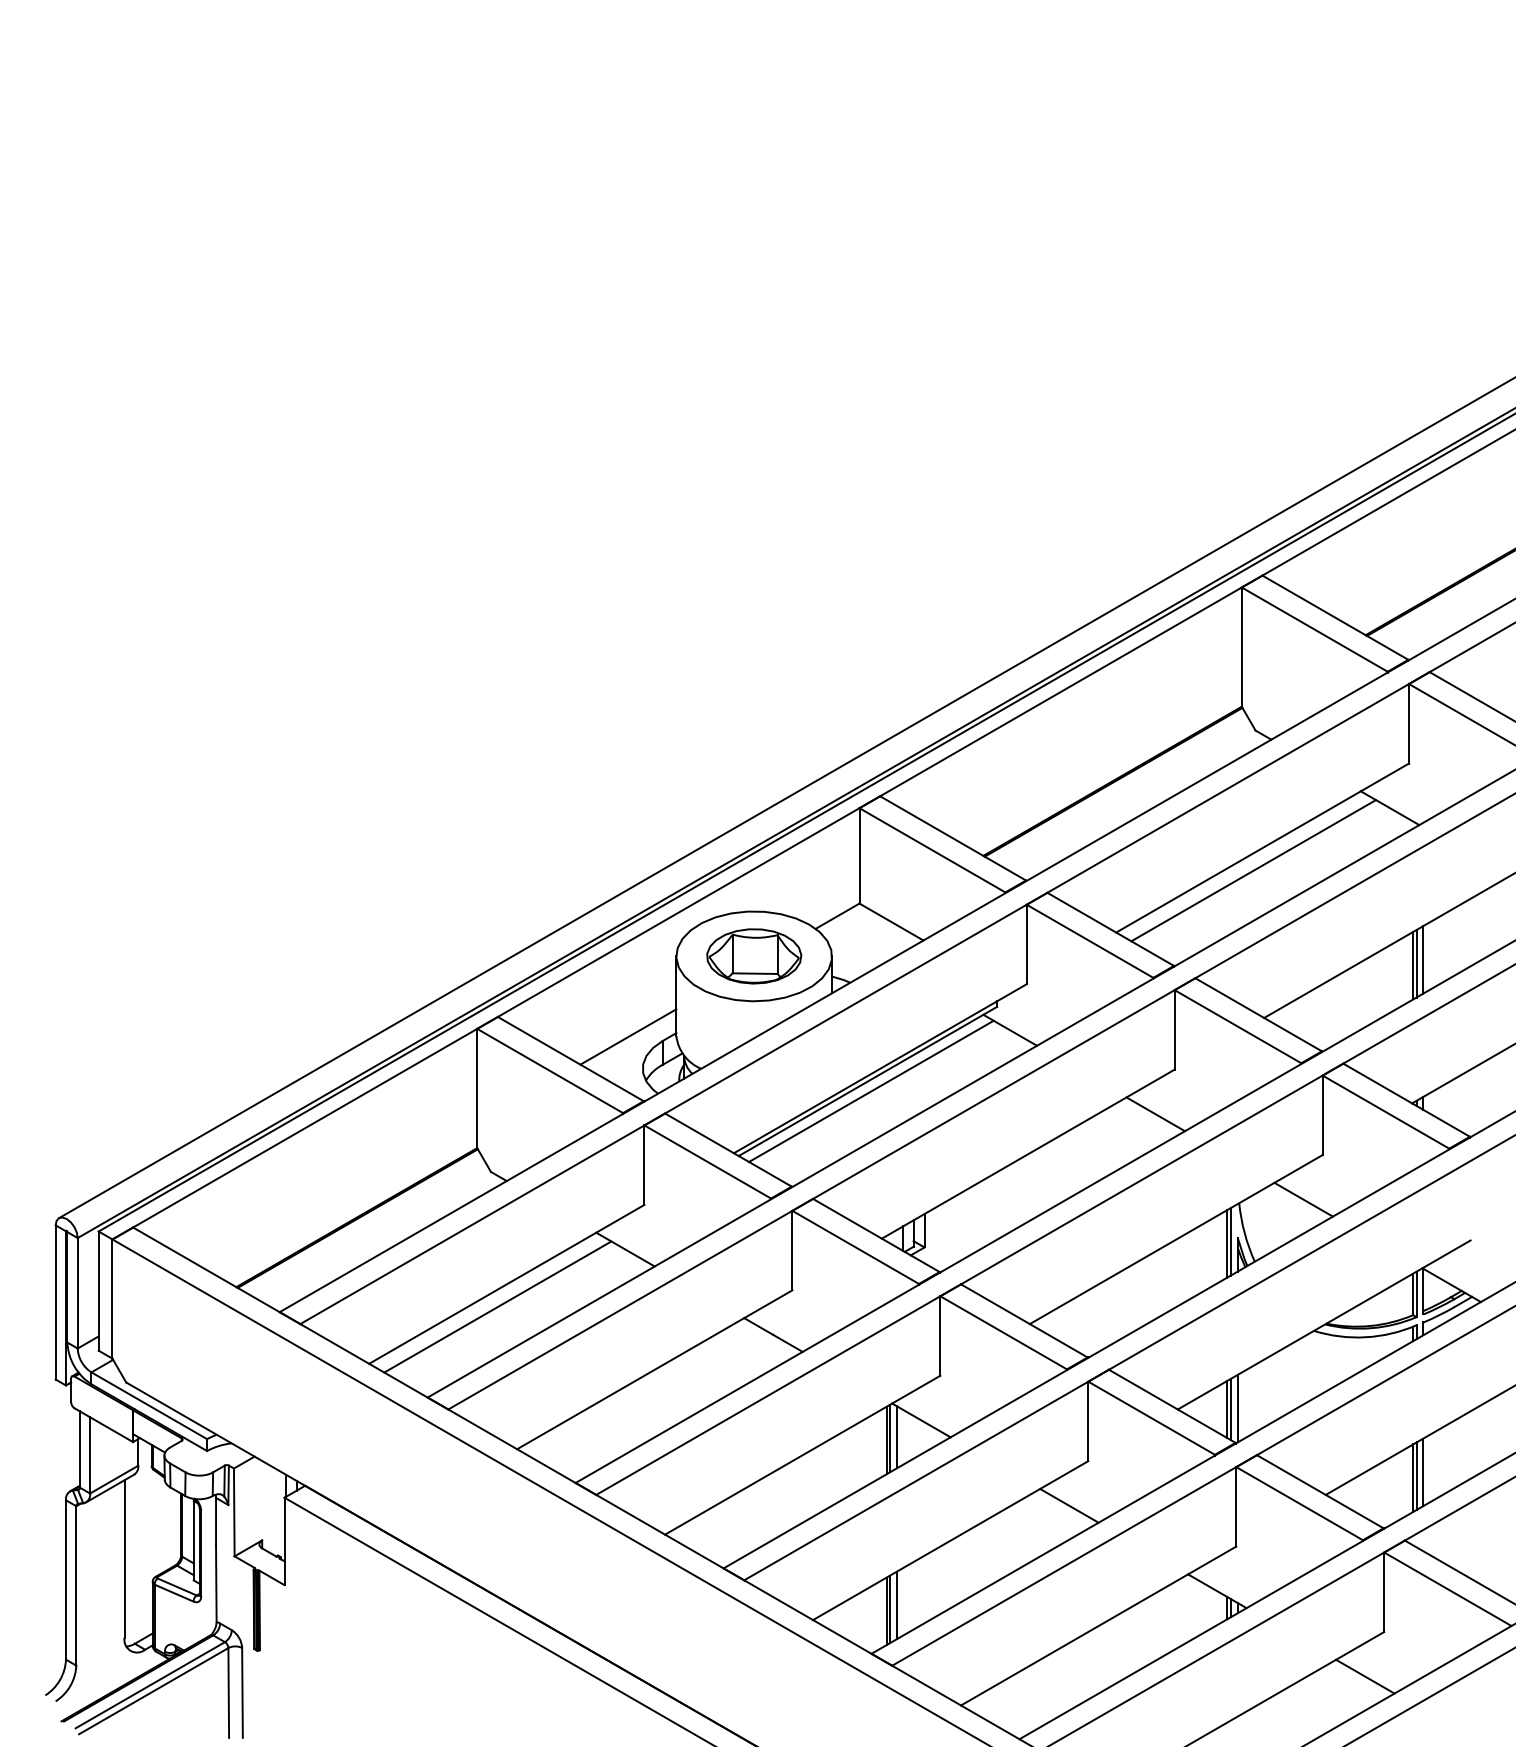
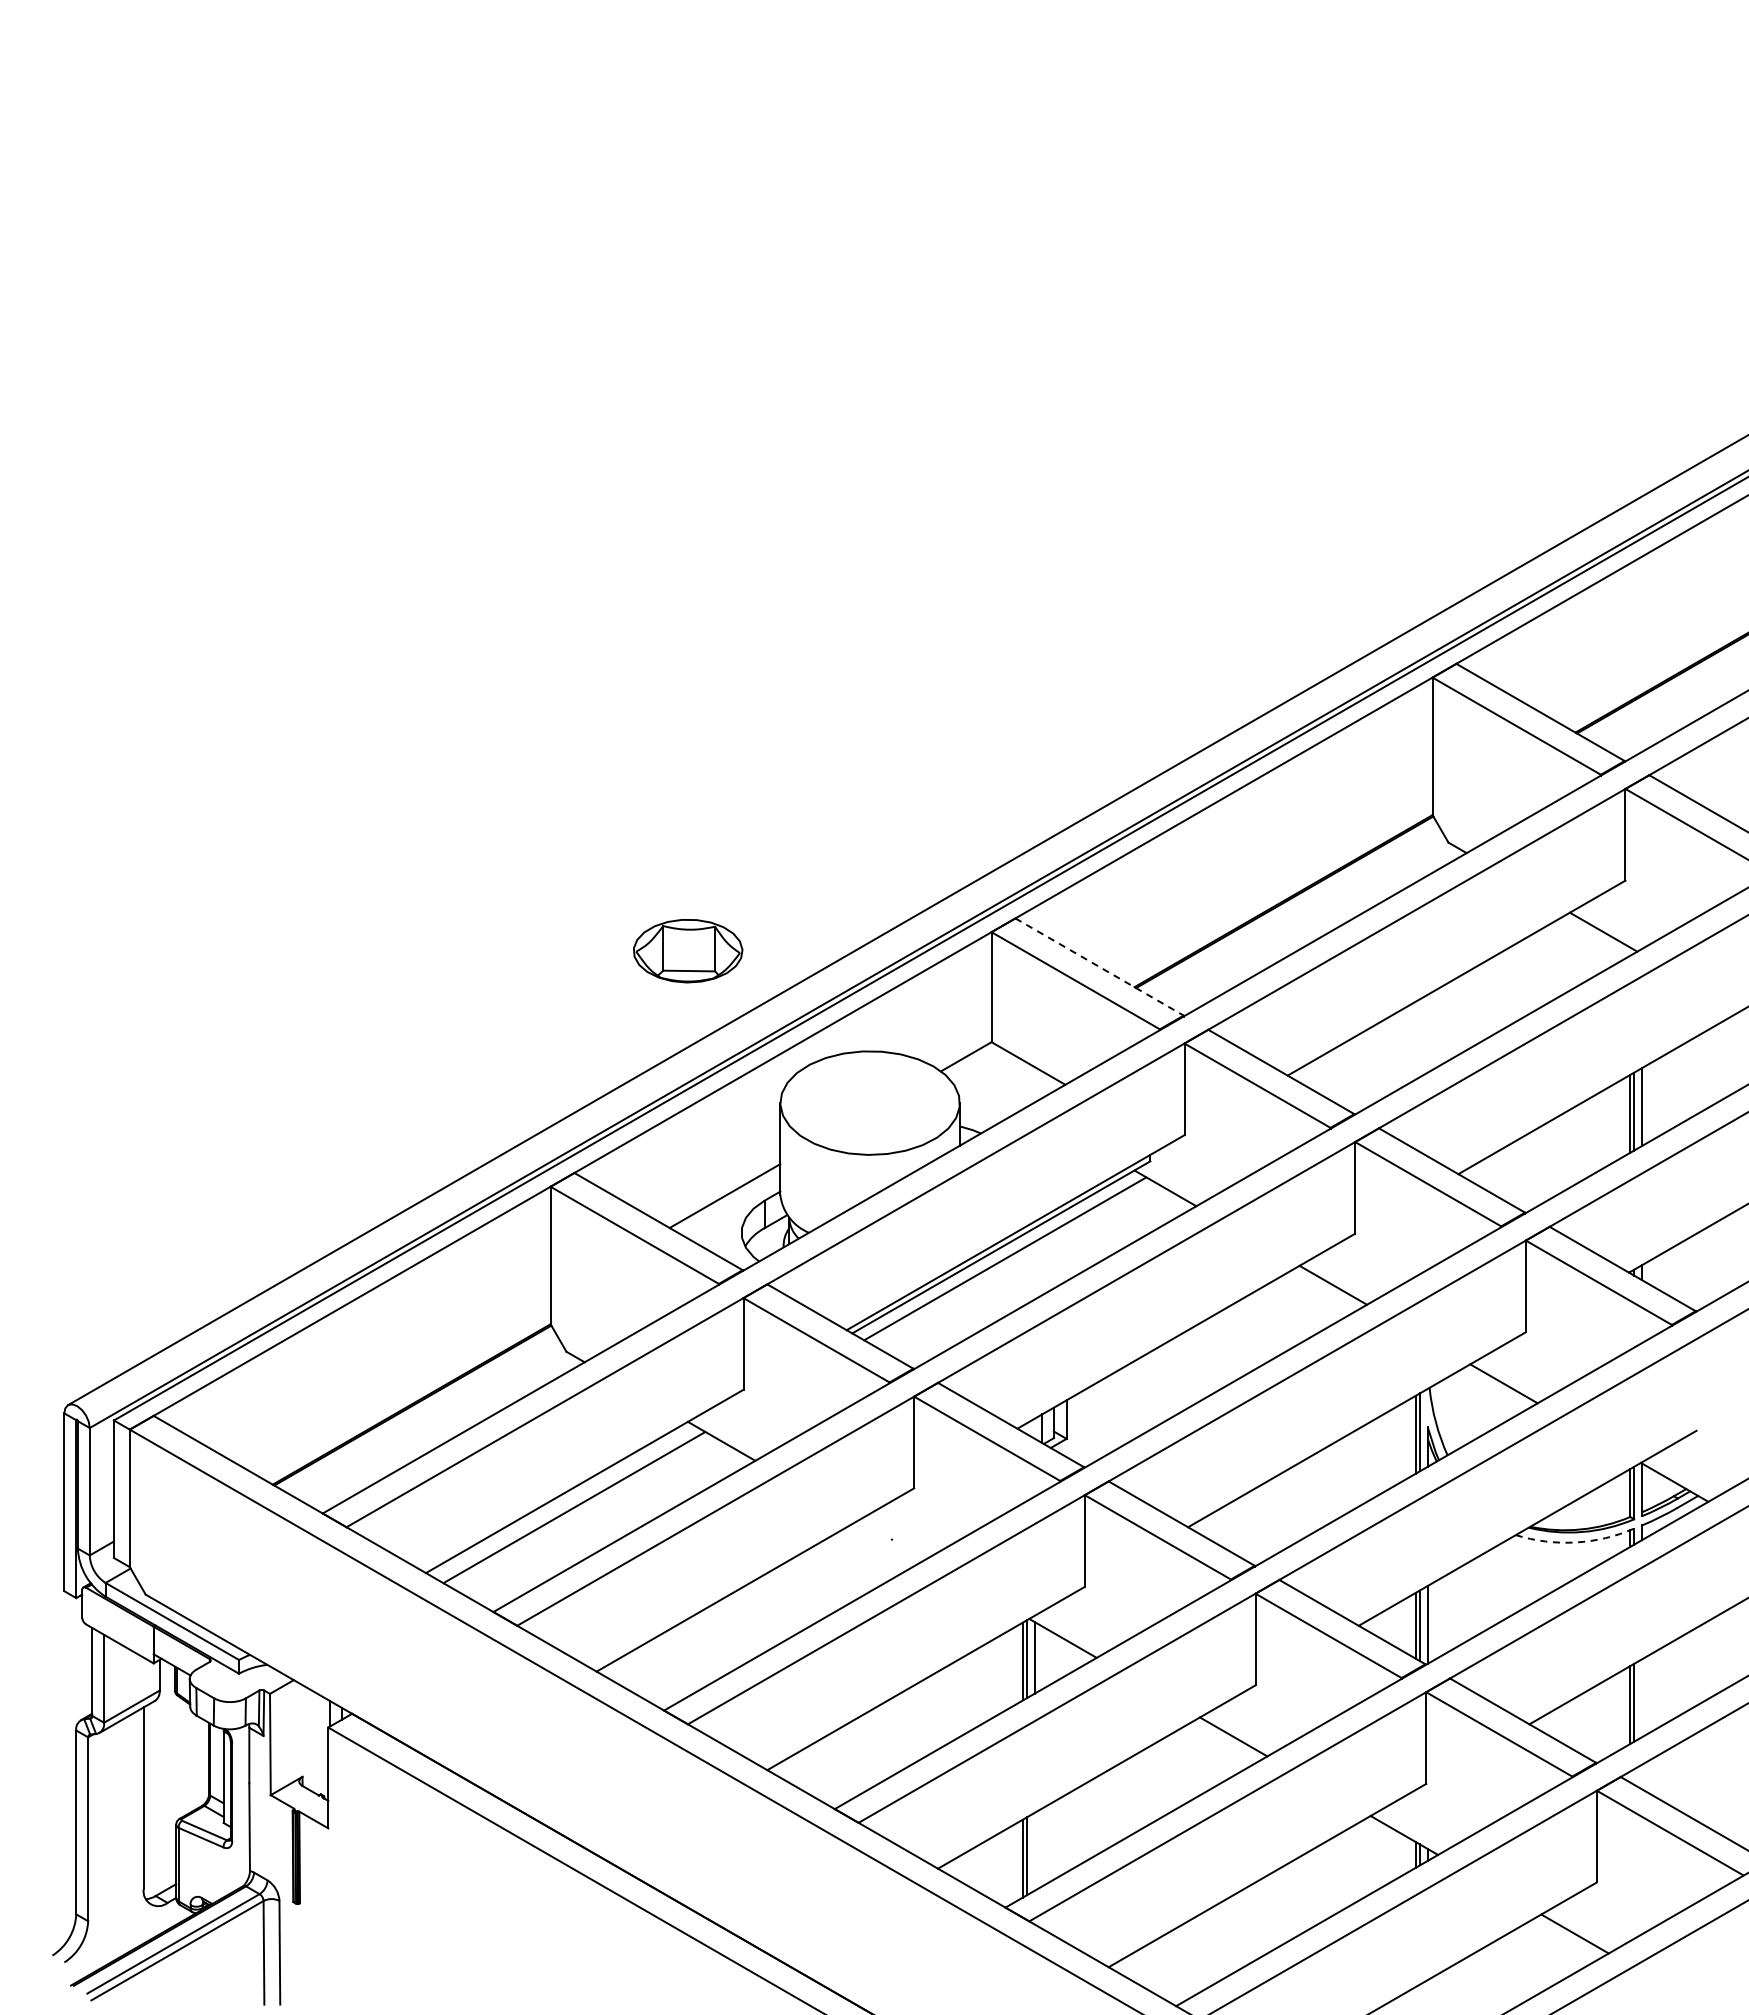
line: (953, 838) -> (1099, 967), solid -> dashed
line: (1253, 870) -> (1446, 1003), removed
part: (754, 956) -> (688, 951), moved
line: (773, 1334) -> (892, 1539), removed
arc: (1365, 1337) -> (1575, 1542), solid -> dashed
line: (1423, 1472) -> (1642, 1698), removed
line: (896, 1605) -> (1034, 1851), removed

